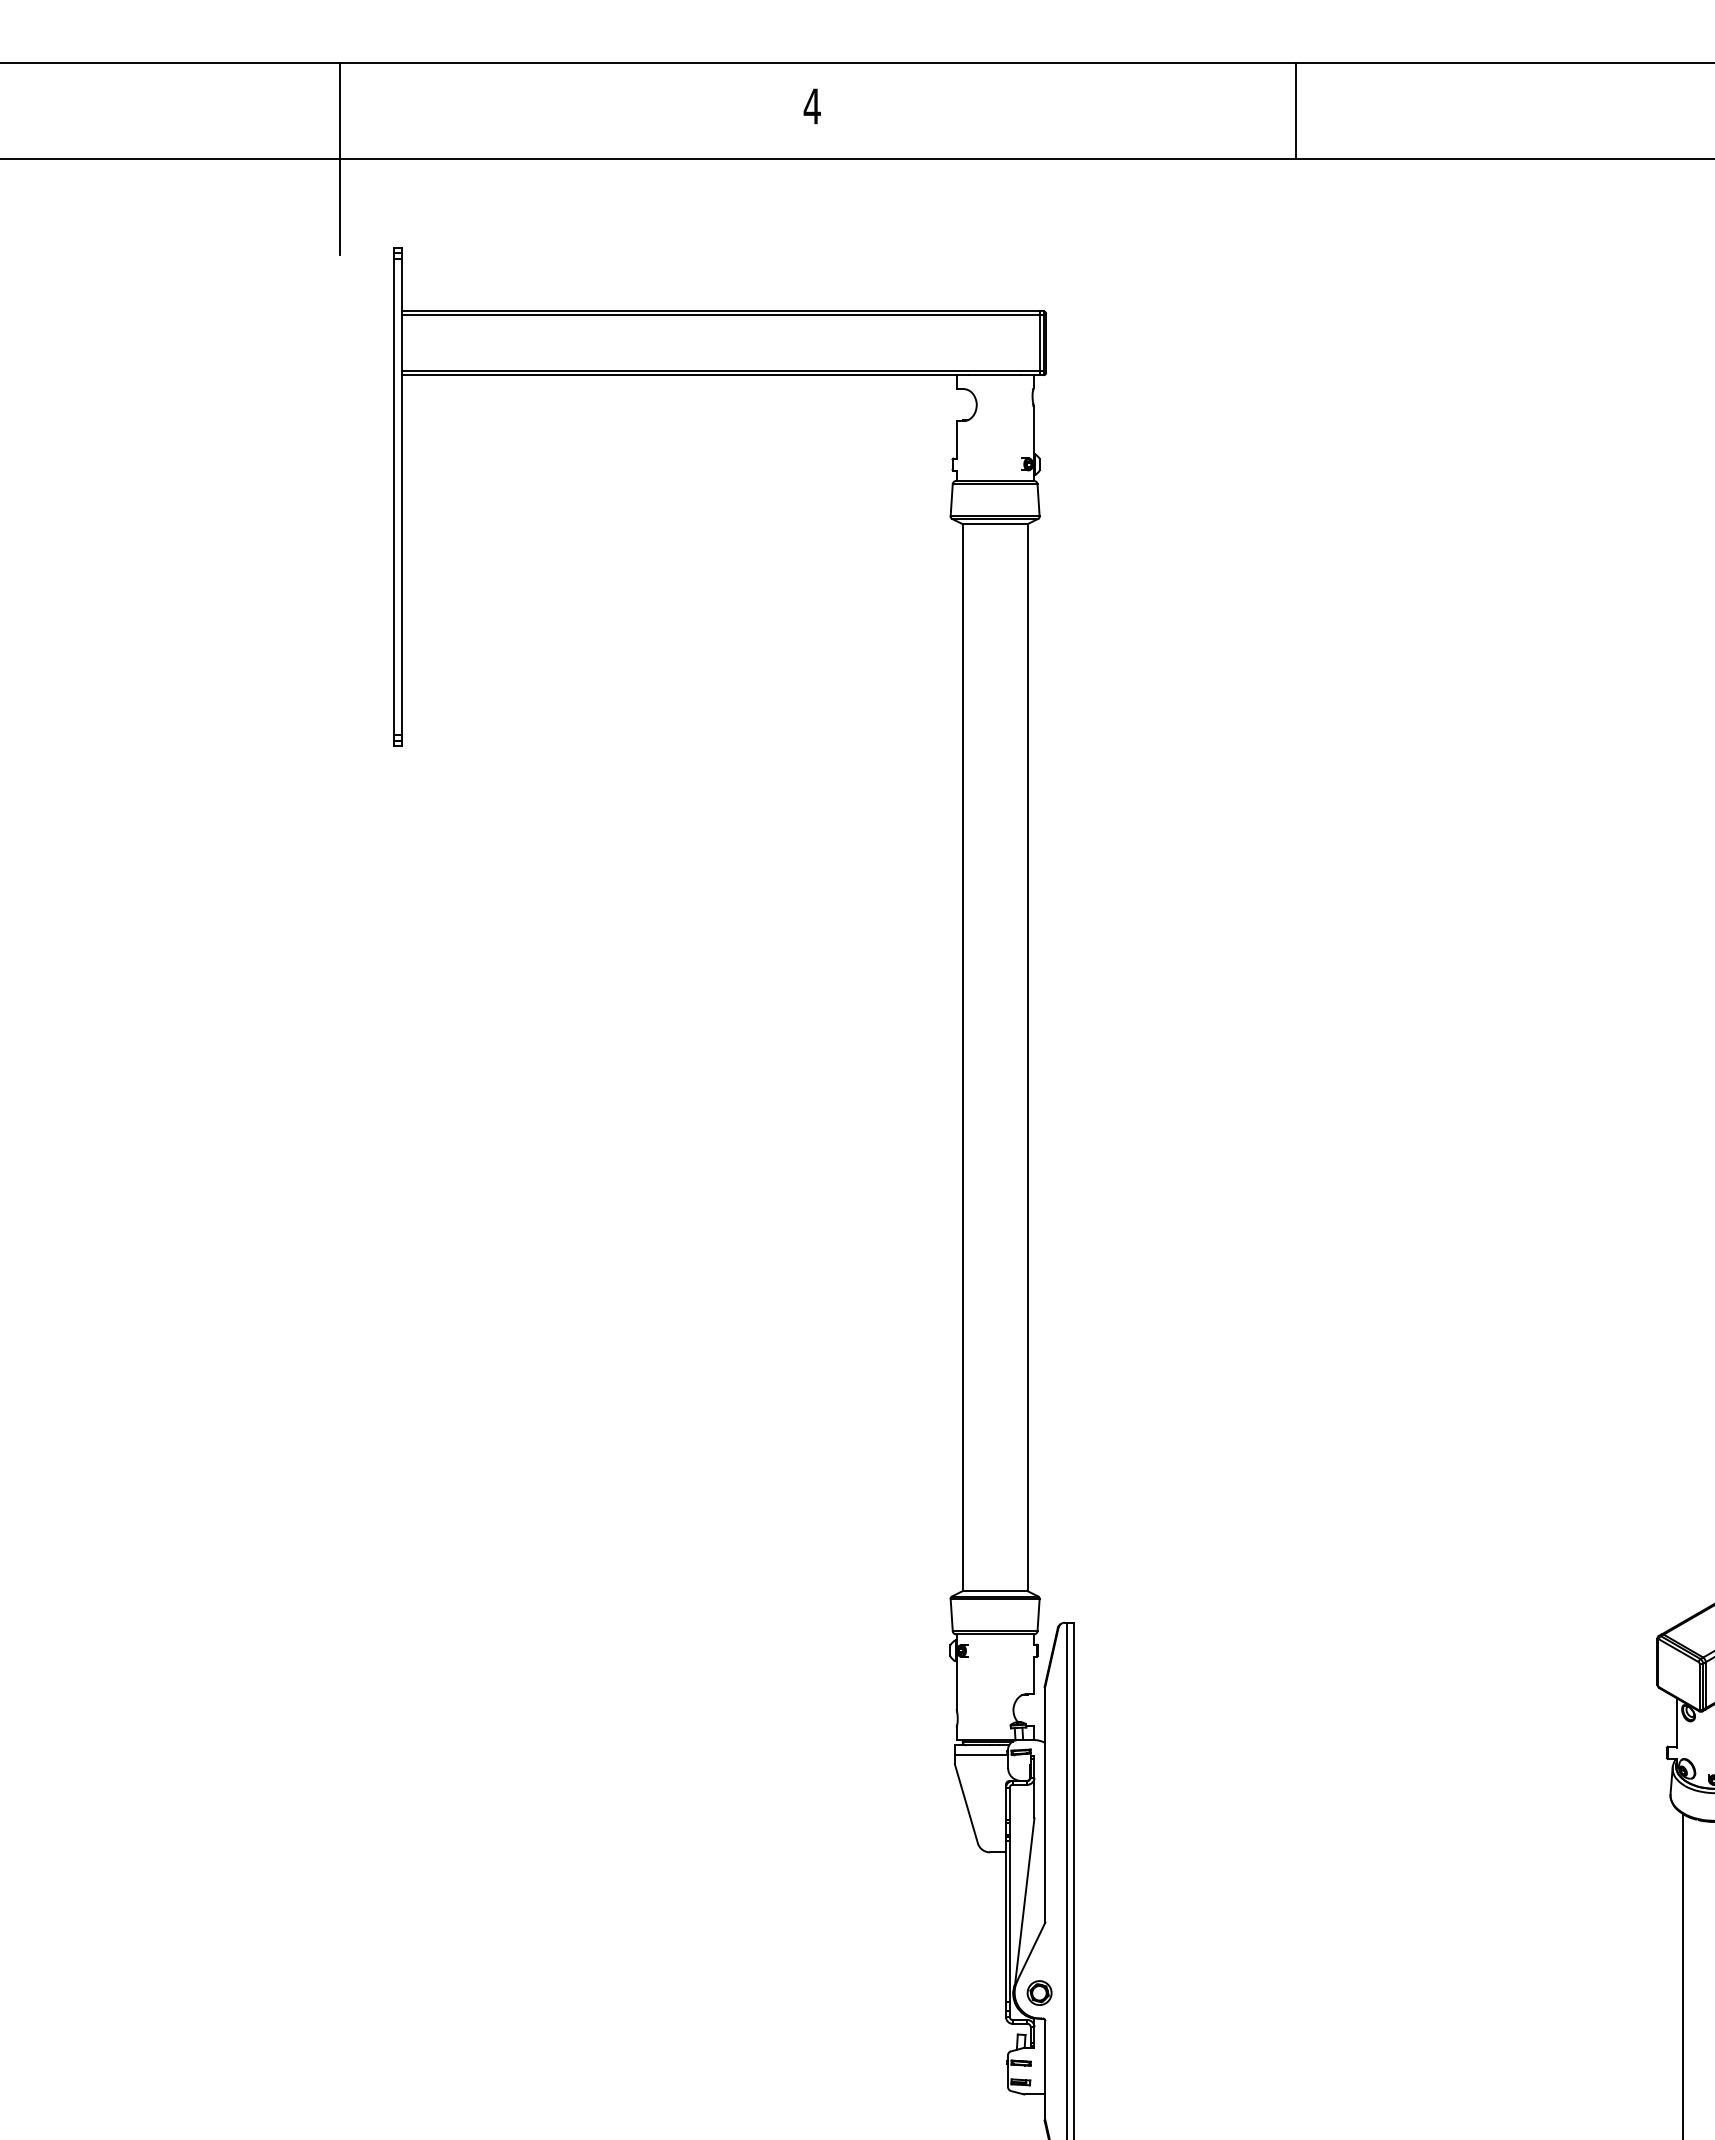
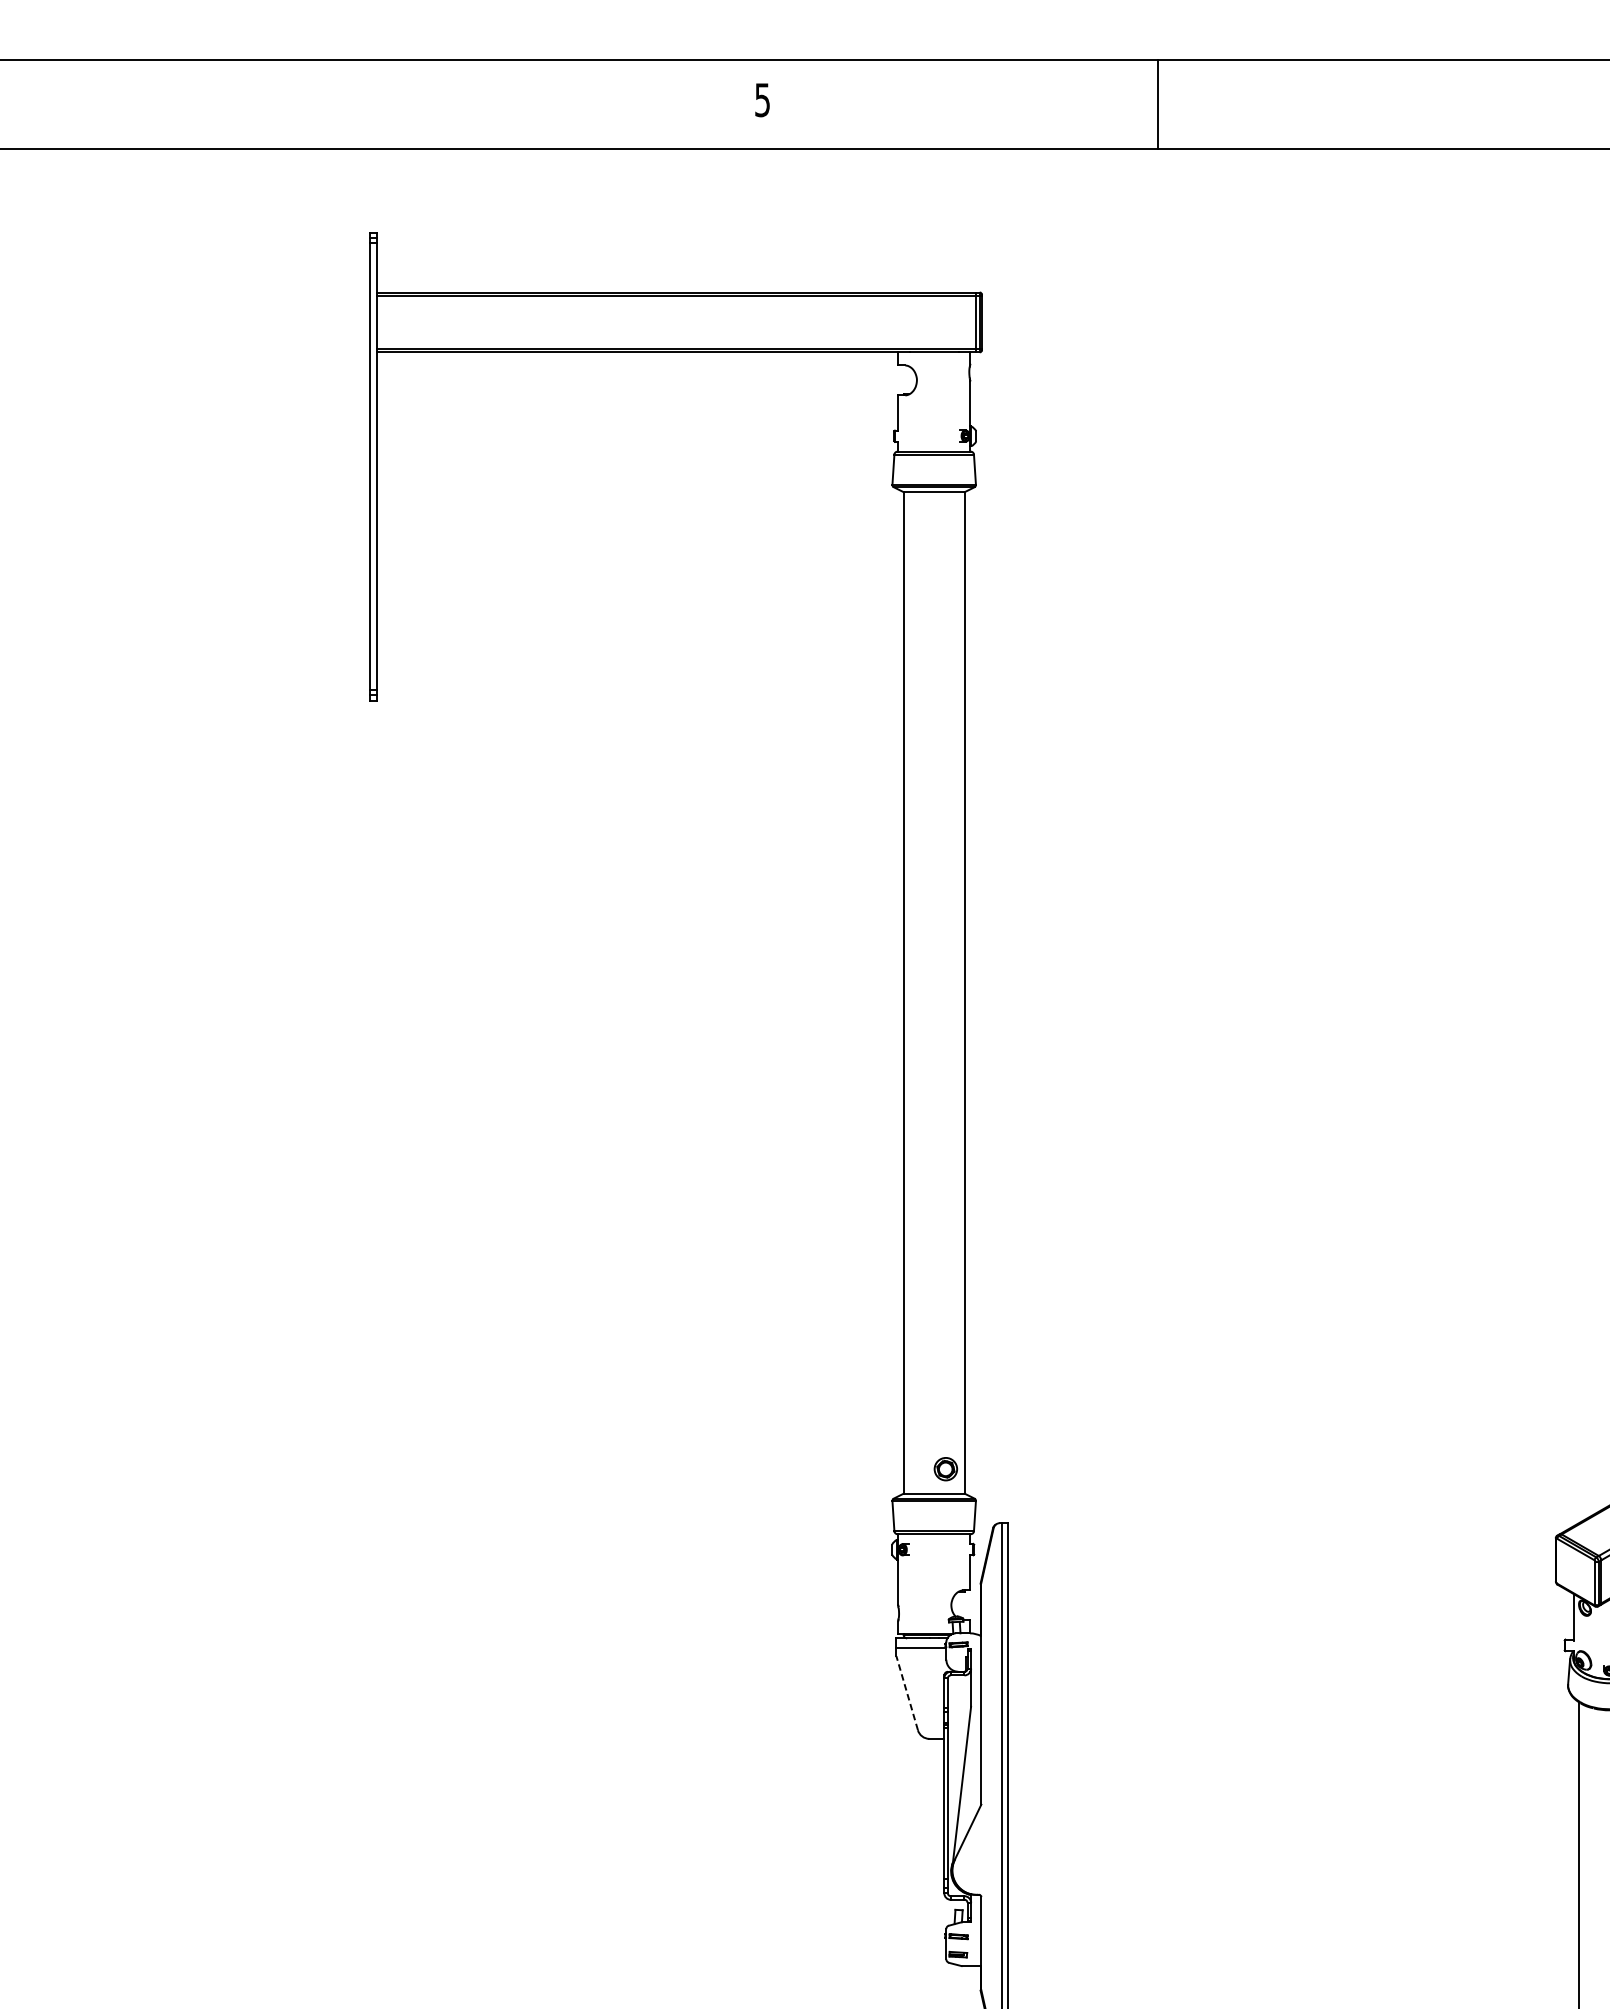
text: (811, 106) -> (761, 100), 4 -> 5
line: (1296, 110) -> (1157, 103), moved
line: (339, 158) -> (318, 148), removed
line: (966, 1803) -> (907, 1692), solid -> dashed
part: (1039, 1992) -> (945, 1468), moved

